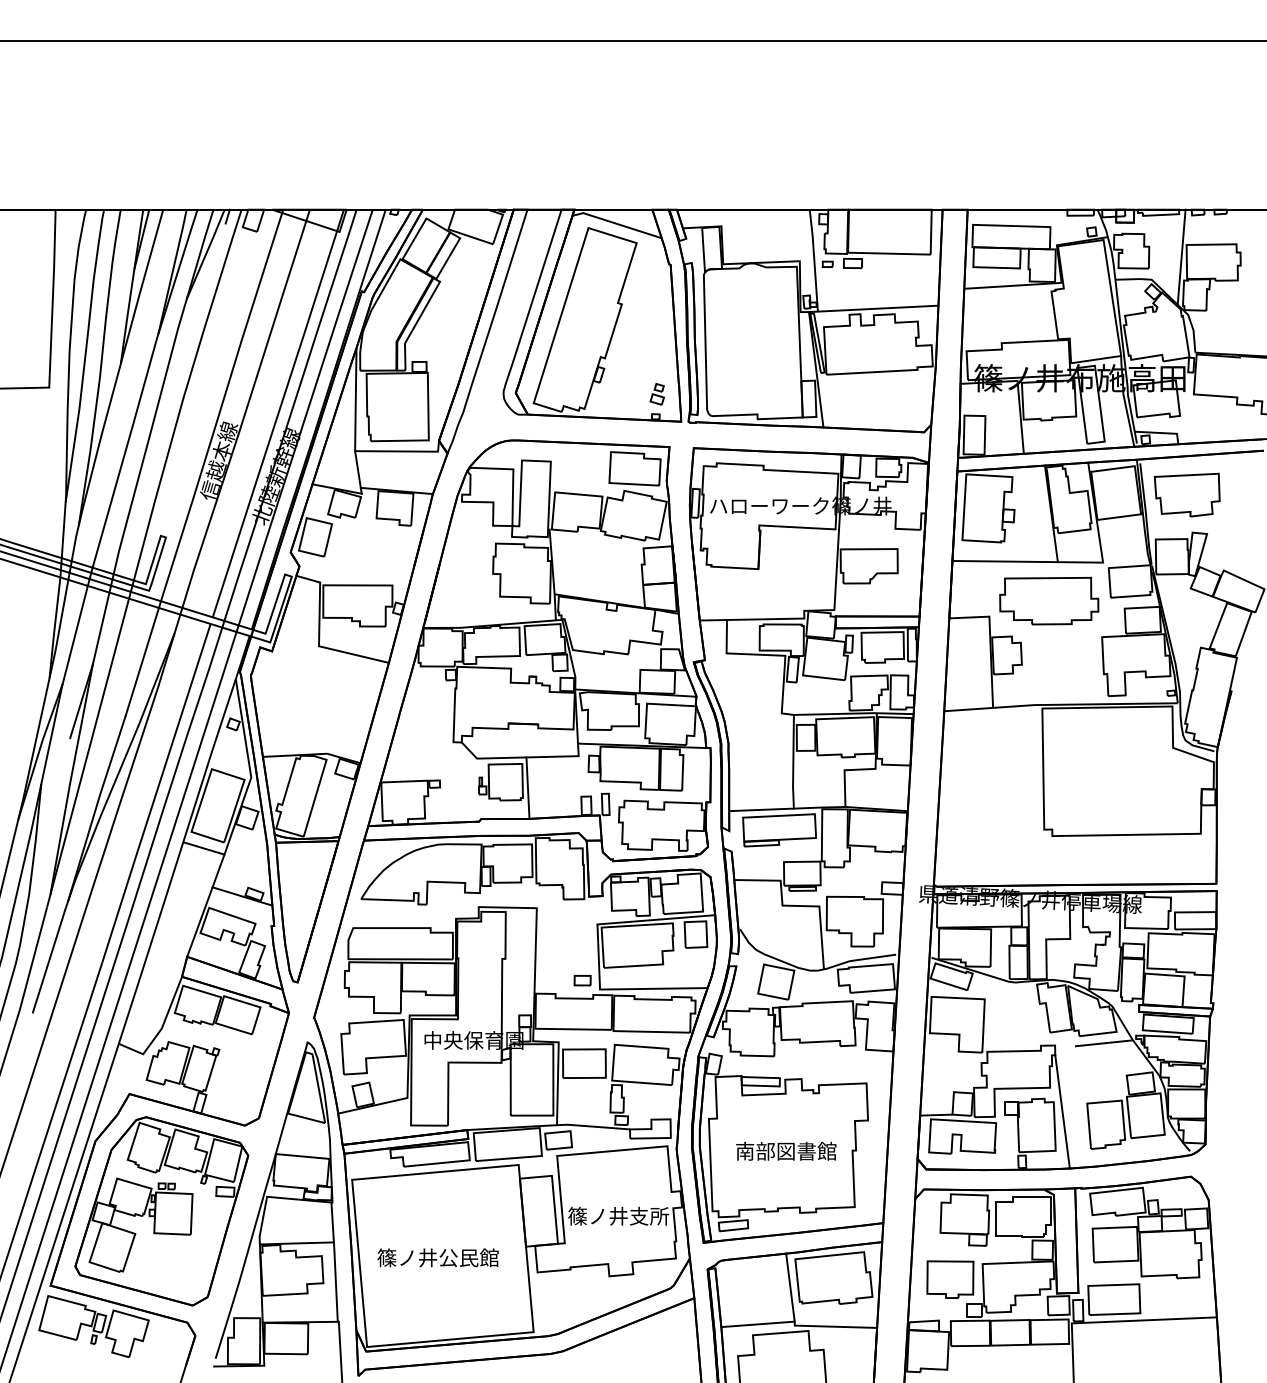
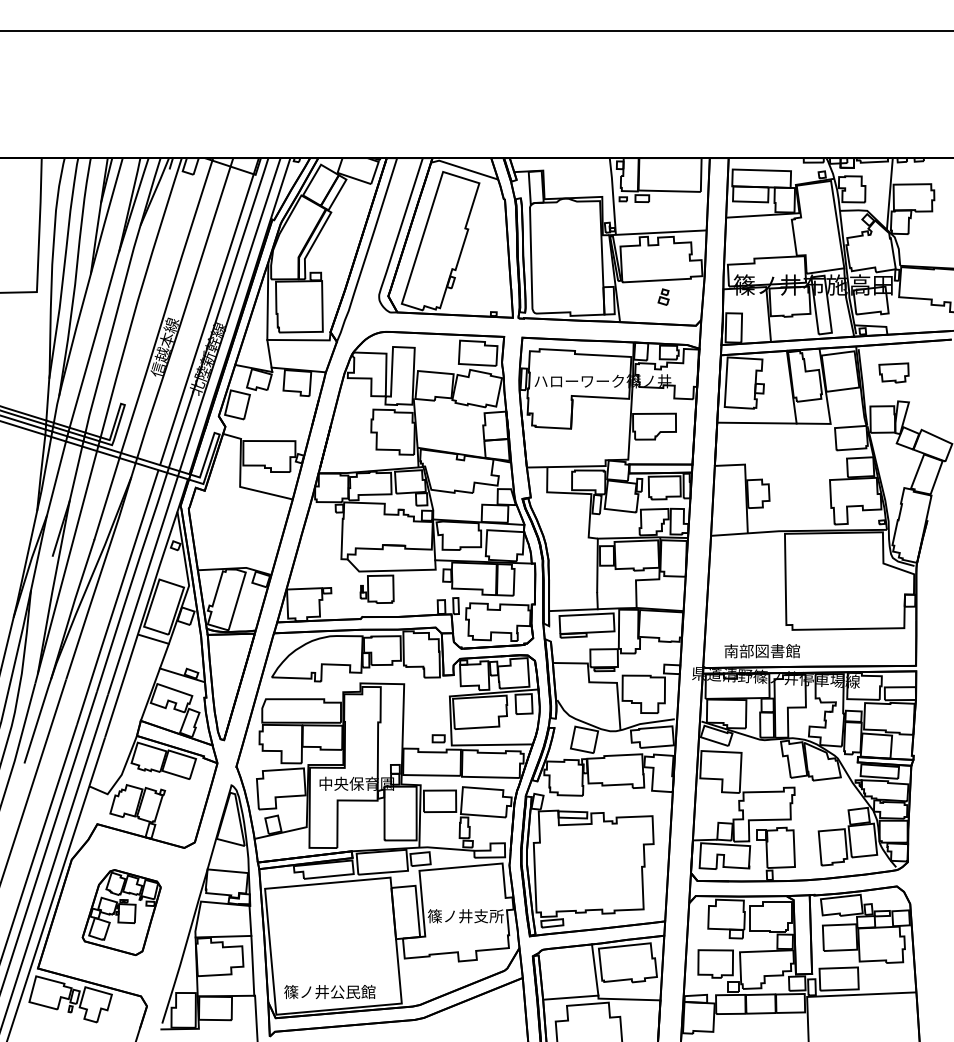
part: (656, 394) -> (663, 297), moved
part: (1186, 494) -> (893, 372), size x0.6
part: (1049, 600) -> (790, 452), removed
line: (527, 787) -> (397, 593), removed
line: (1103, 1043) -> (831, 786), removed
line: (1062, 1111) -> (800, 837), removed
text: (786, 1150) -> (762, 650), moved
part: (161, 1211) -> (121, 912), size x0.6
text: (437, 1257) -> (329, 991), moved

